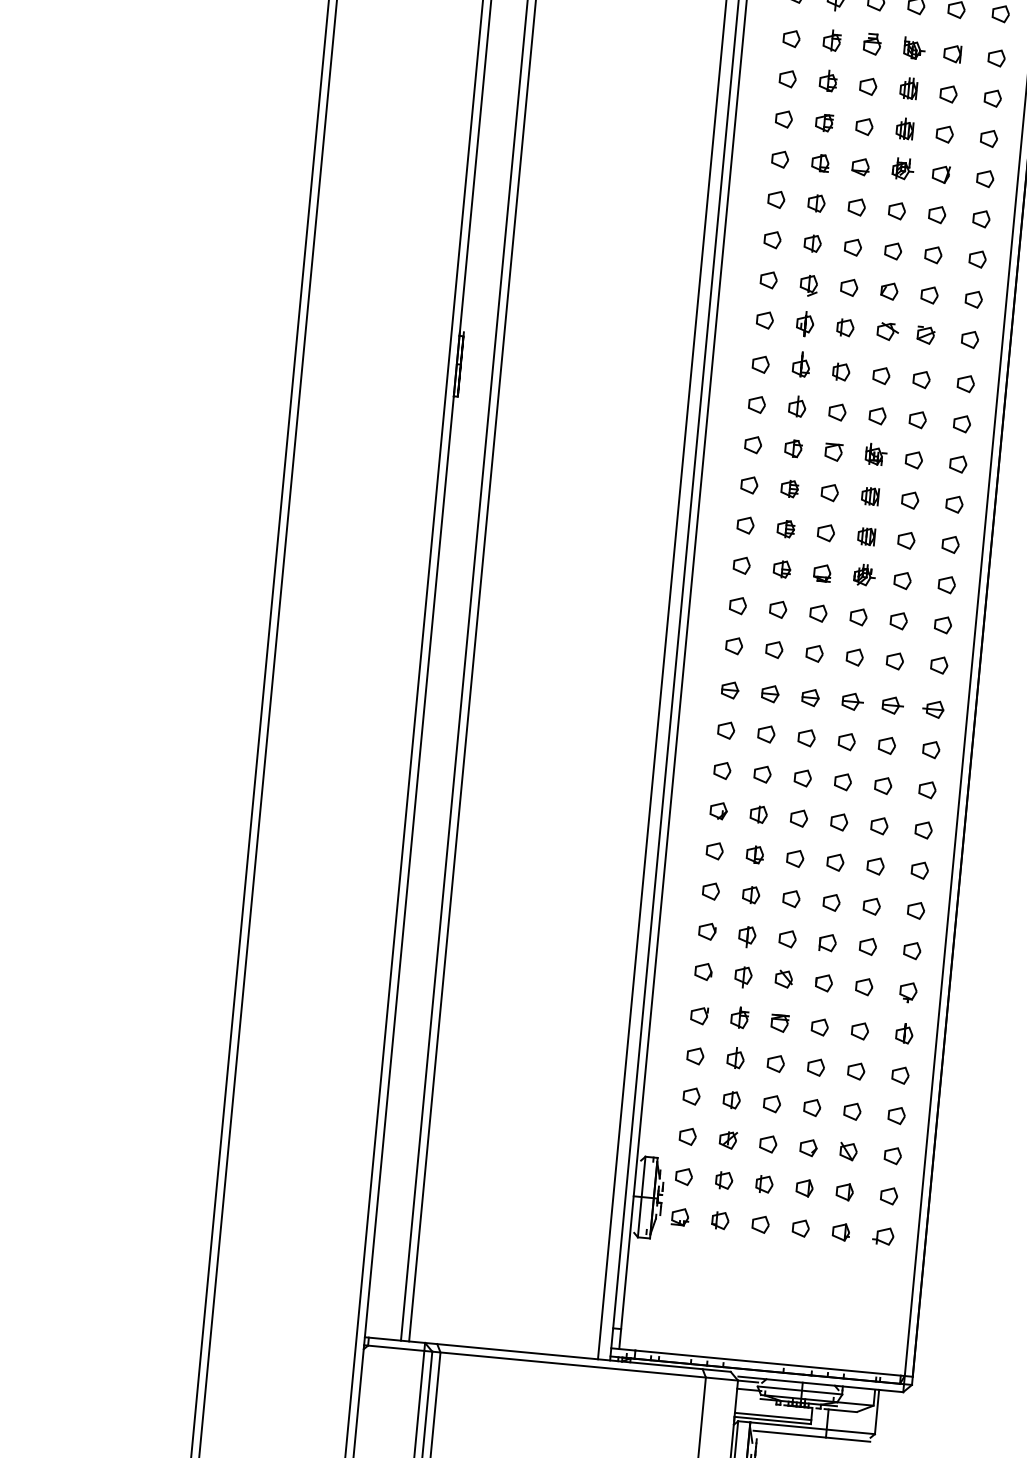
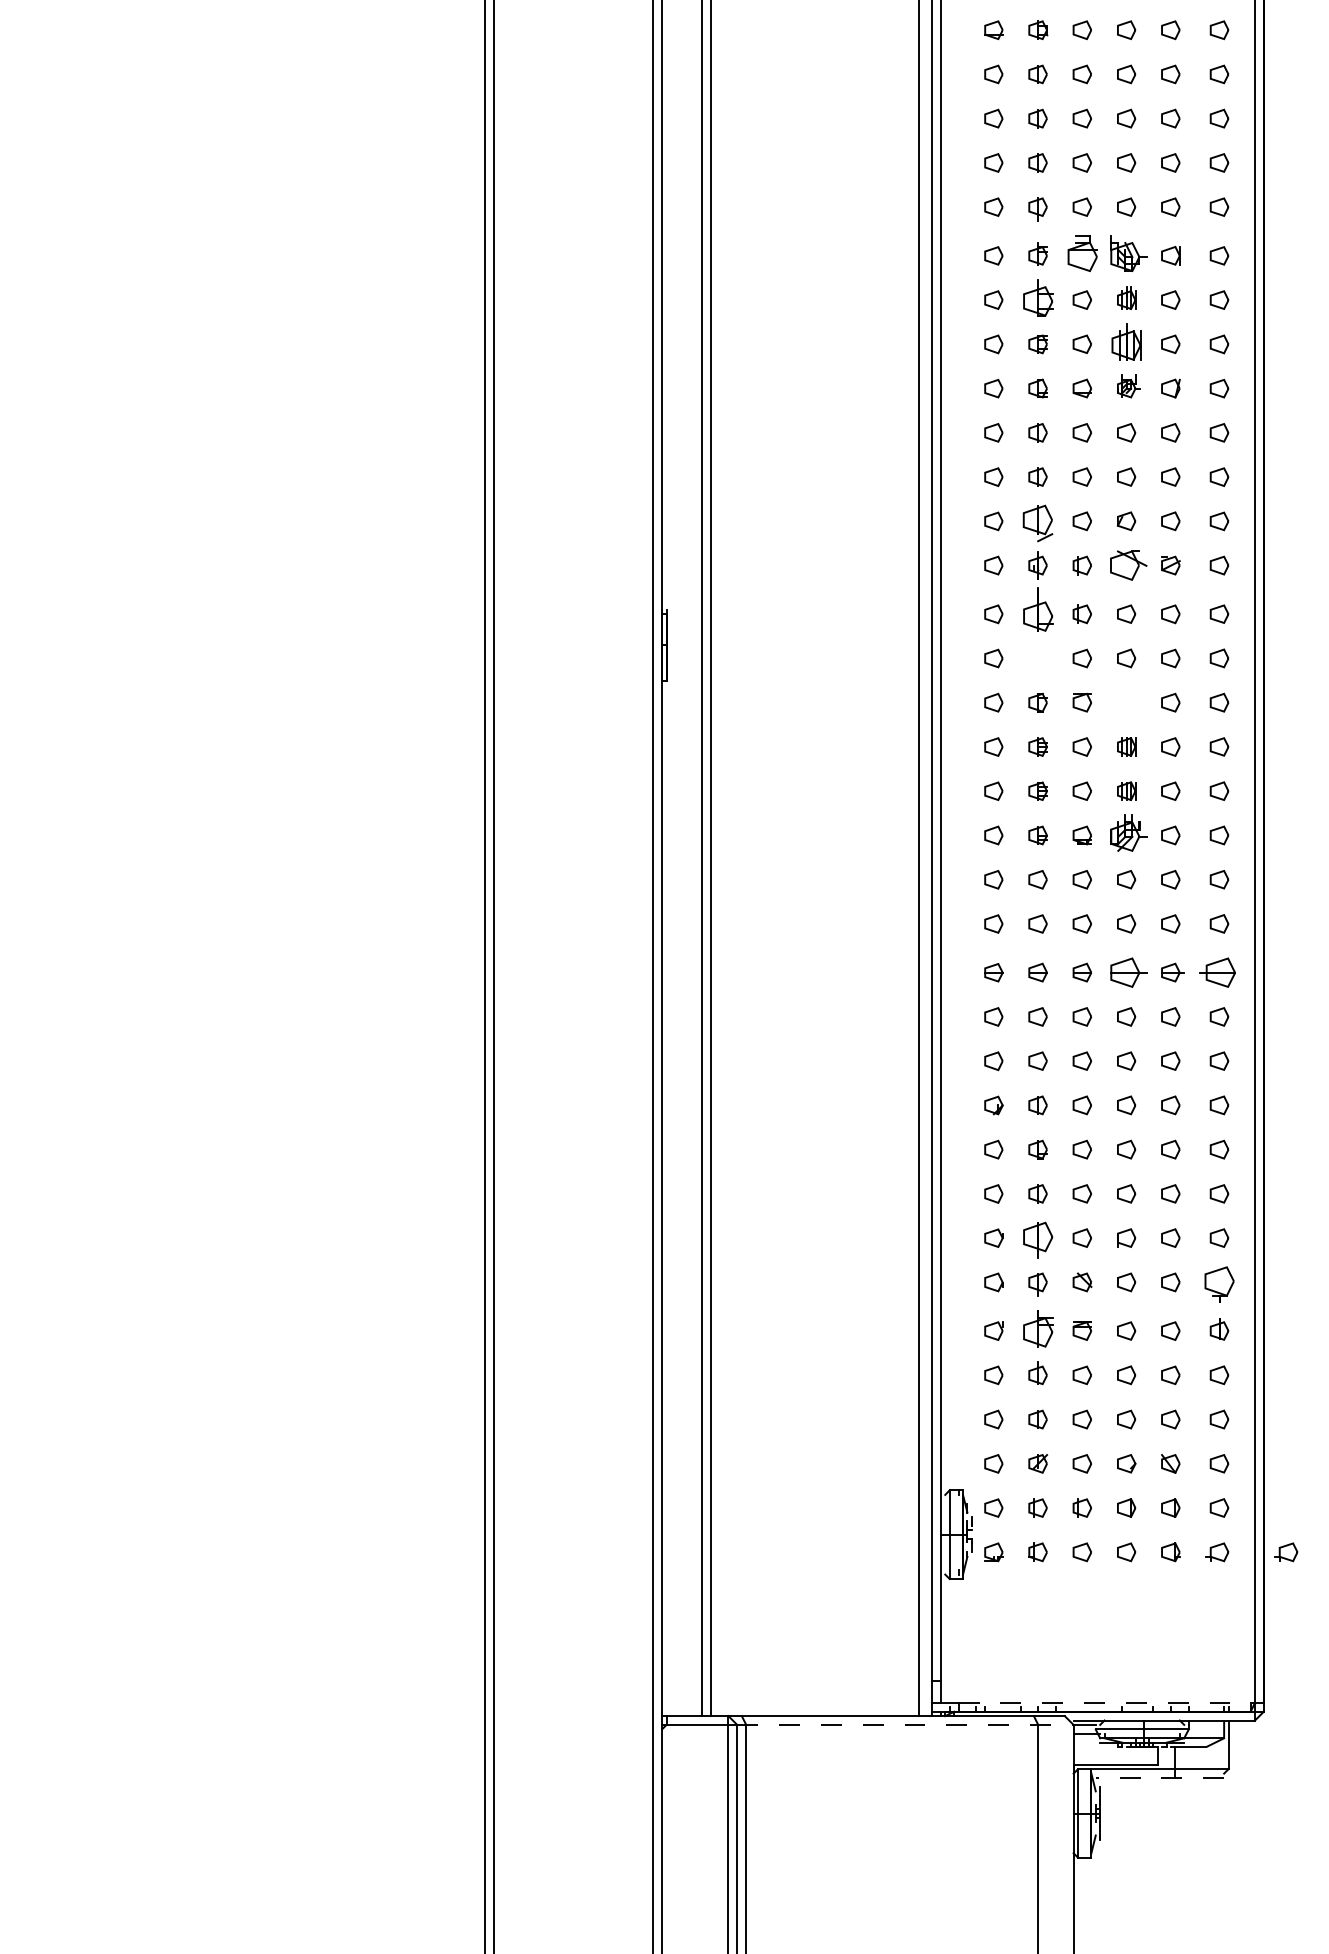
part: (871, 44) -> (1081, 253), size x1.6
part: (914, 48) -> (1128, 253), size x1.6
part: (827, 80) -> (1037, 297), size x1.6
part: (904, 128) -> (1126, 342), size x1.6
part: (809, 285) -> (1038, 523), size x1.6
part: (888, 331) -> (1129, 565), size x1.6
part: (800, 364) -> (1037, 610), size x1.6
part: (796, 406) -> (1037, 656), removed
part: (875, 454) -> (1128, 700), removed
part: (864, 575) -> (1128, 833), size x1.6
part: (852, 701) -> (1128, 972), size x1.6
part: (933, 709) -> (1217, 972), size x1.6
part: (746, 936) -> (1037, 1239), size x1.6
part: (908, 991) -> (1219, 1283), size x1.6
part: (739, 1017) -> (1037, 1328), size x1.6
part: (946, 1242) -> (1286, 1552), added
line: (774, 1363) -> (1111, 1702), solid -> dashed
line: (585, 1365) -> (905, 1724), solid -> dashed
line: (773, 1416) -> (1115, 1760), removed
line: (811, 1436) -> (1159, 1778), solid -> dashed

